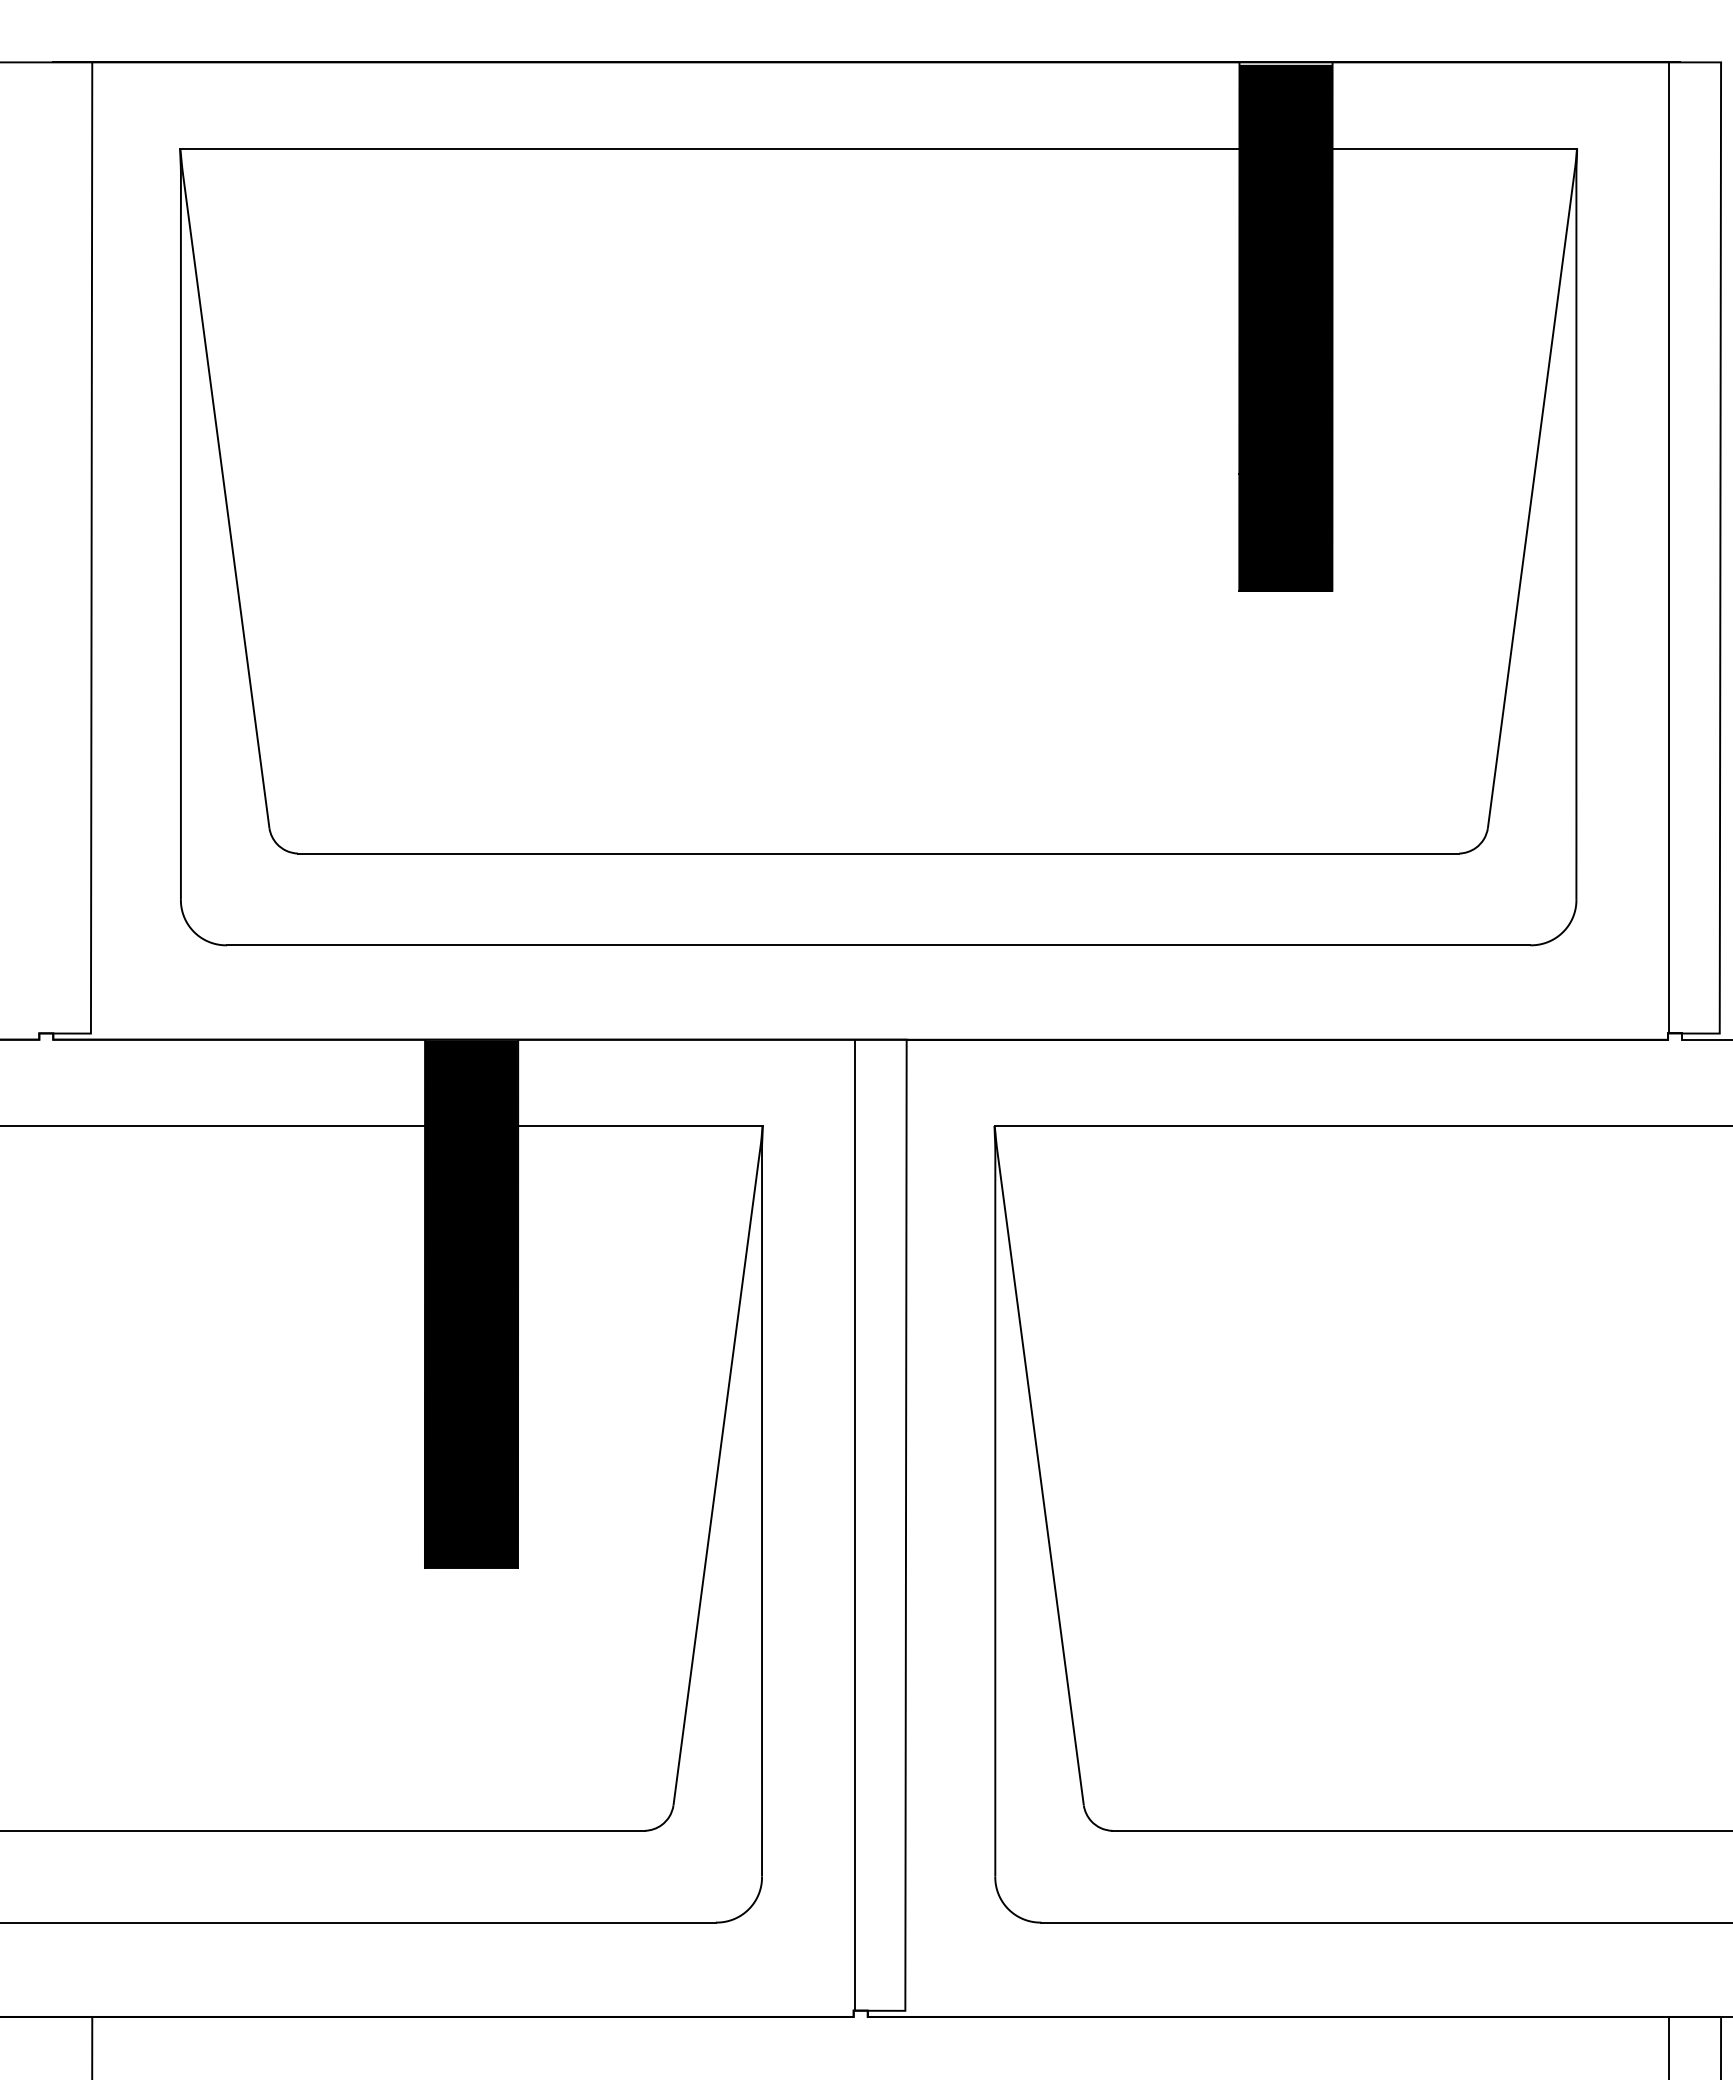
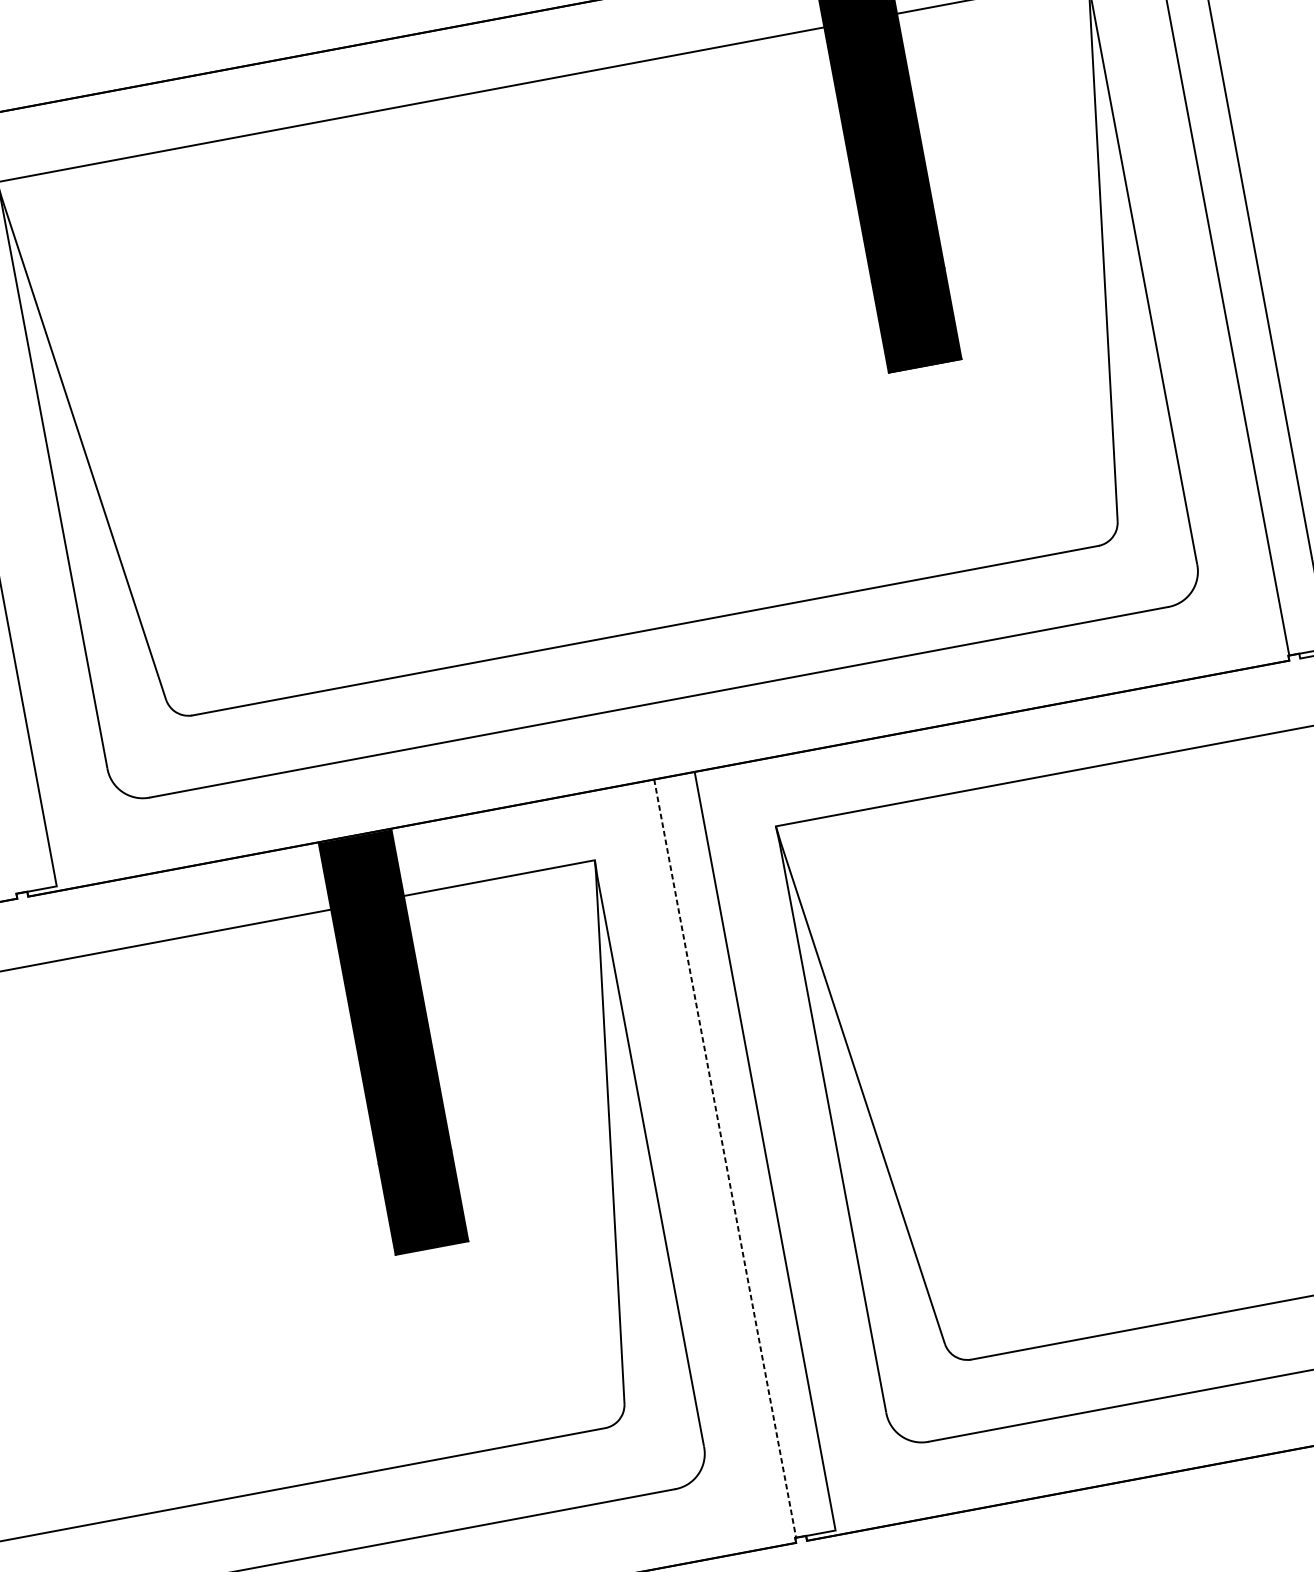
line: (854, 1525) -> (724, 1158), solid -> dashed

